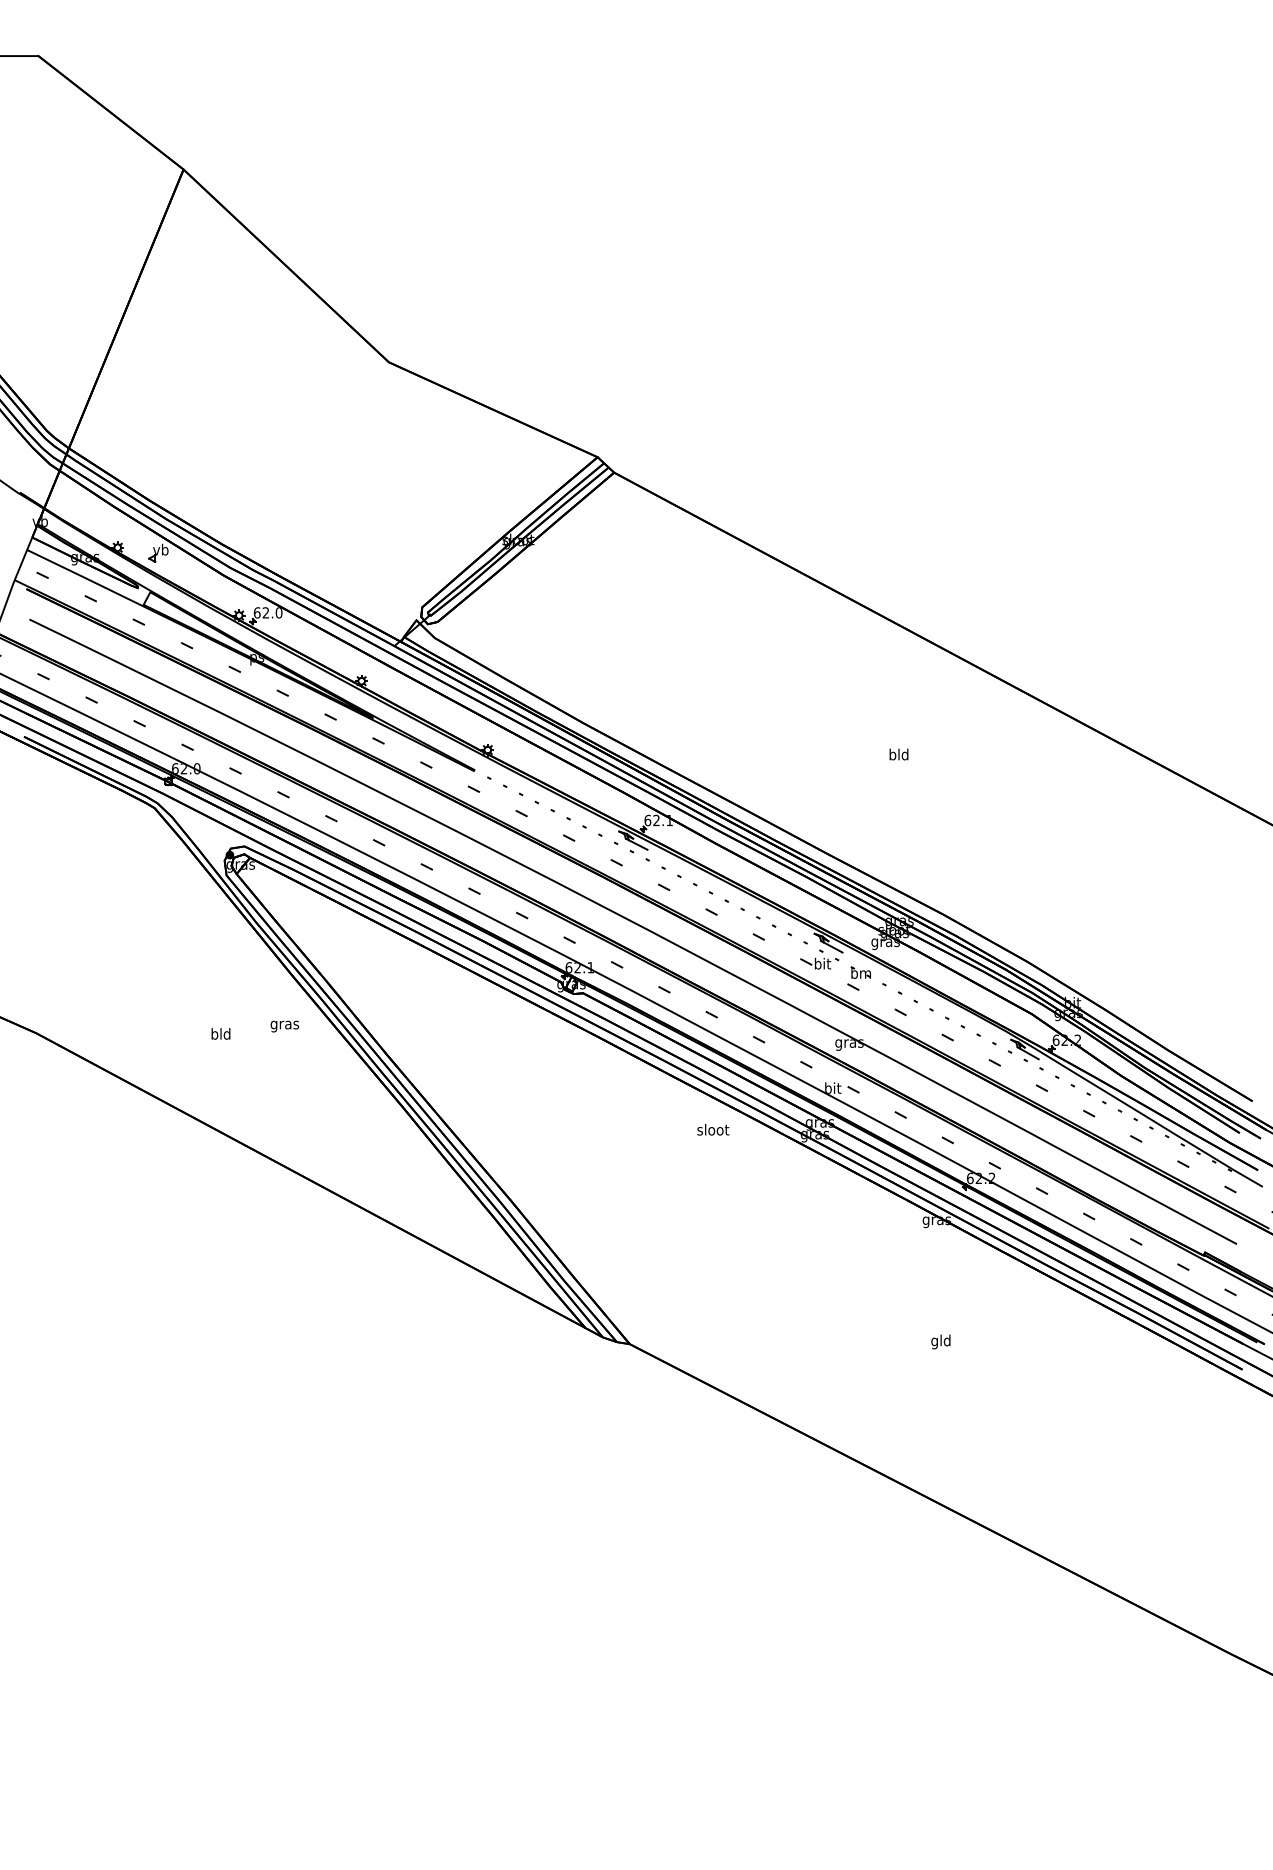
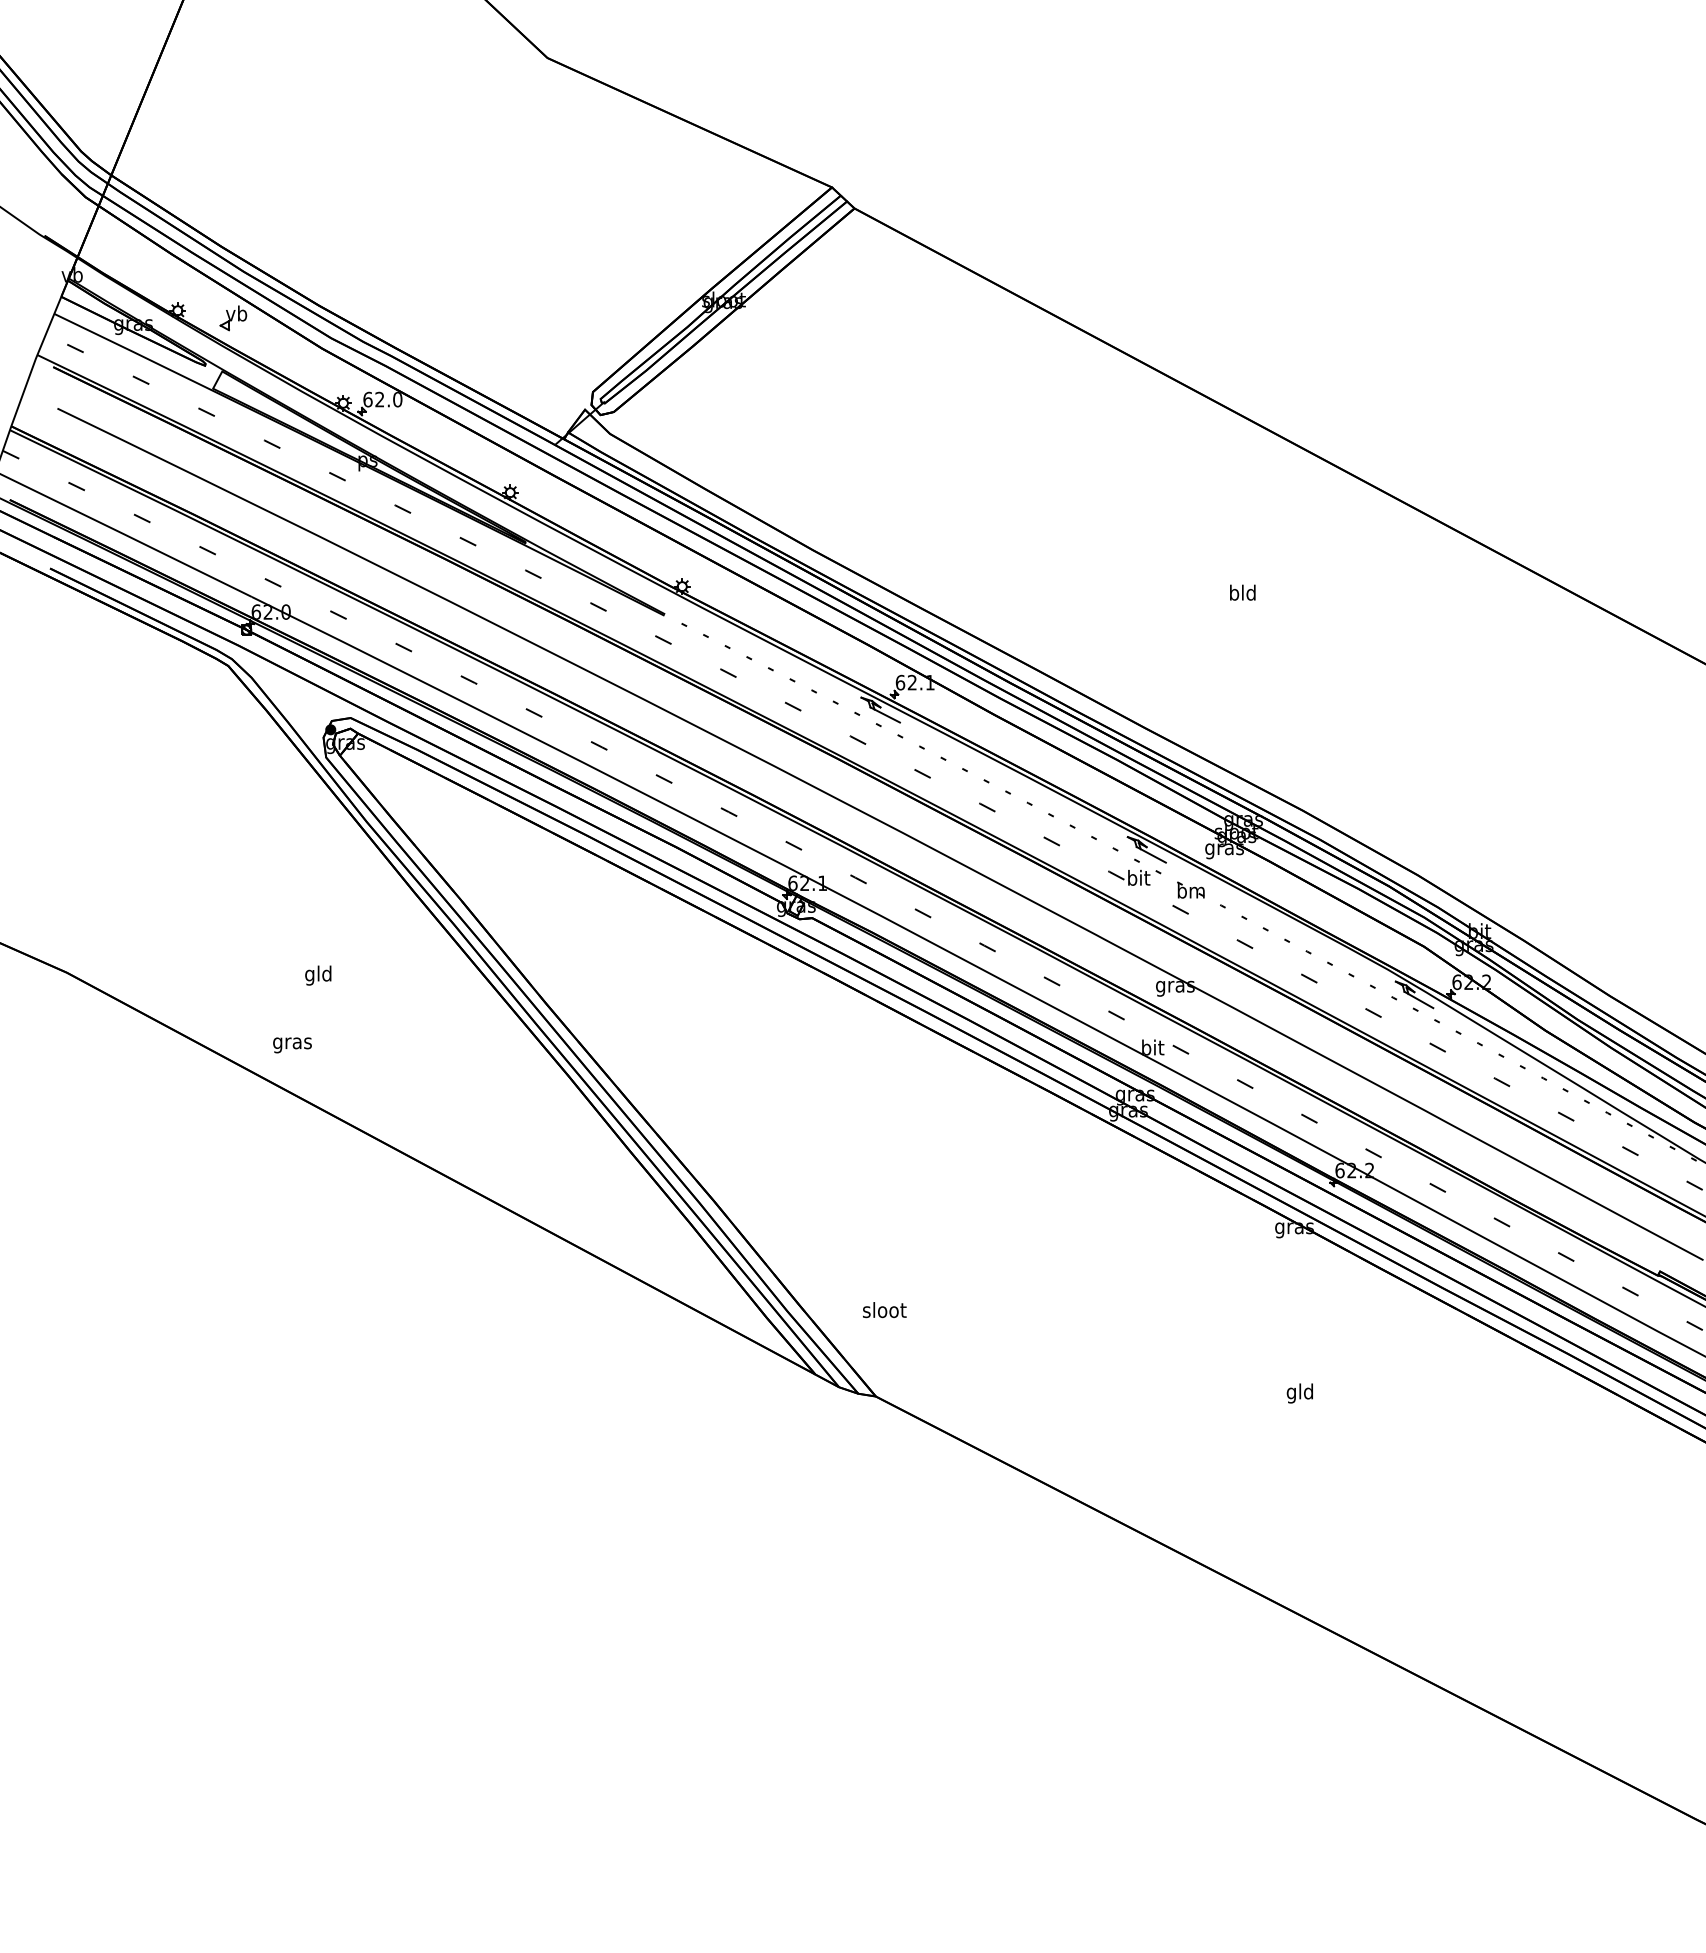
text: (284, 1026) -> (291, 1045), moved
text: (214, 1035) -> (309, 975), bld -> gld
text: (713, 1129) -> (884, 1309), moved

